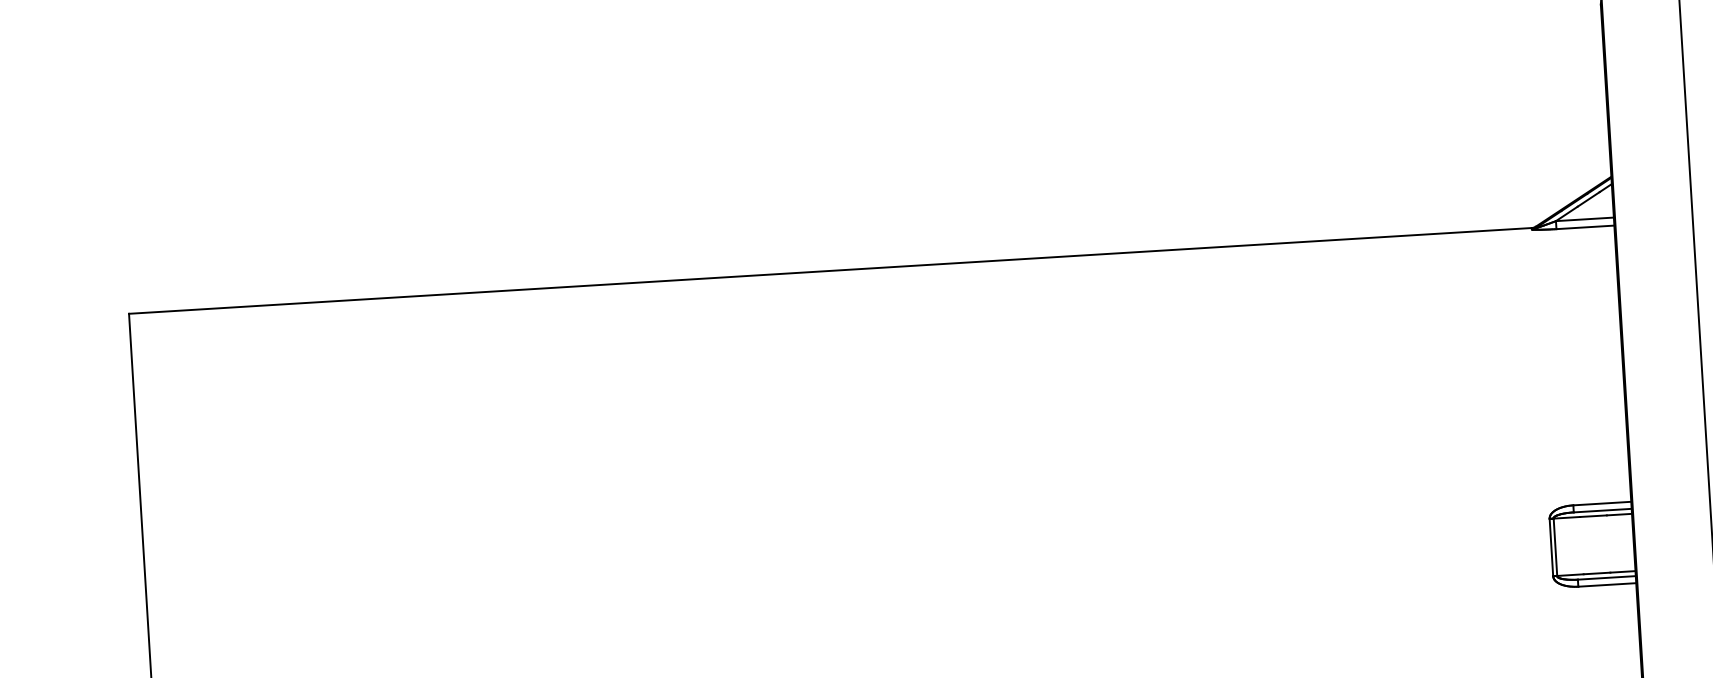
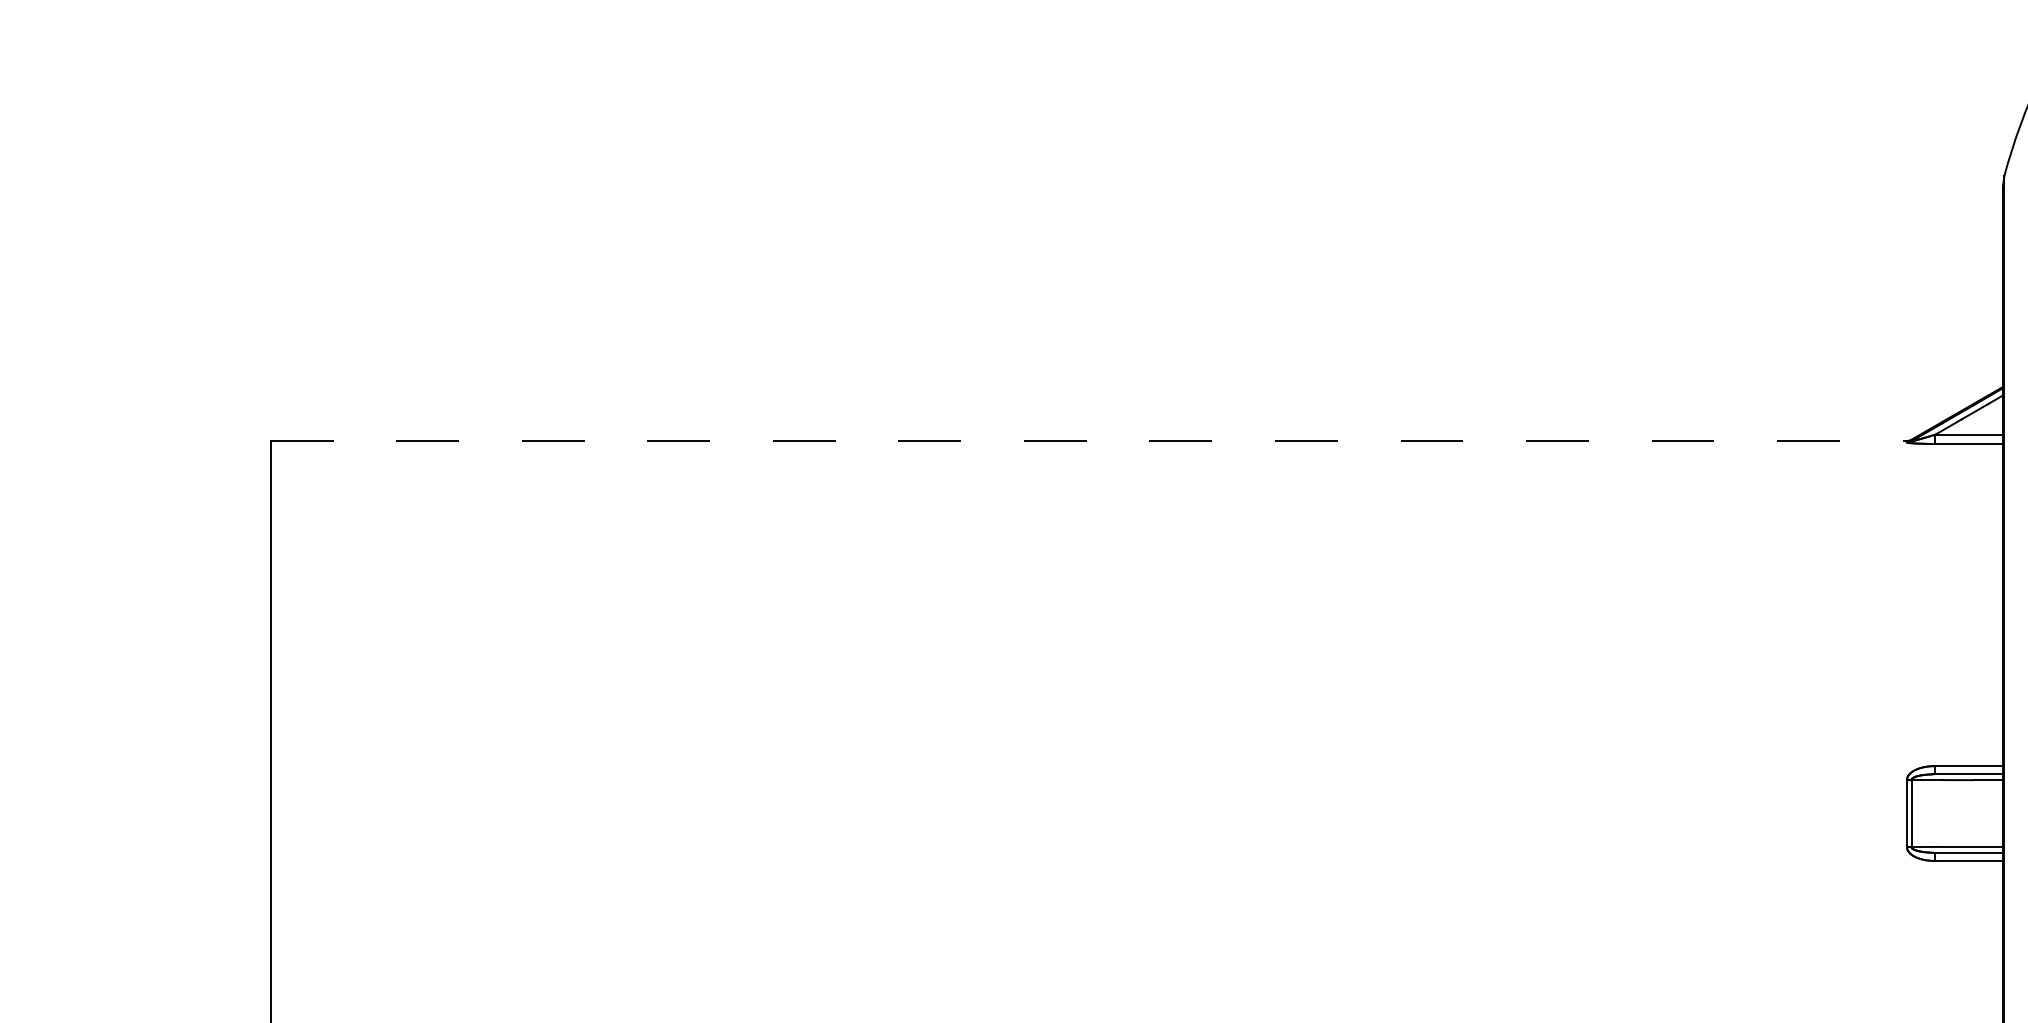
line: (830, 270) -> (1089, 440), solid -> dashed

